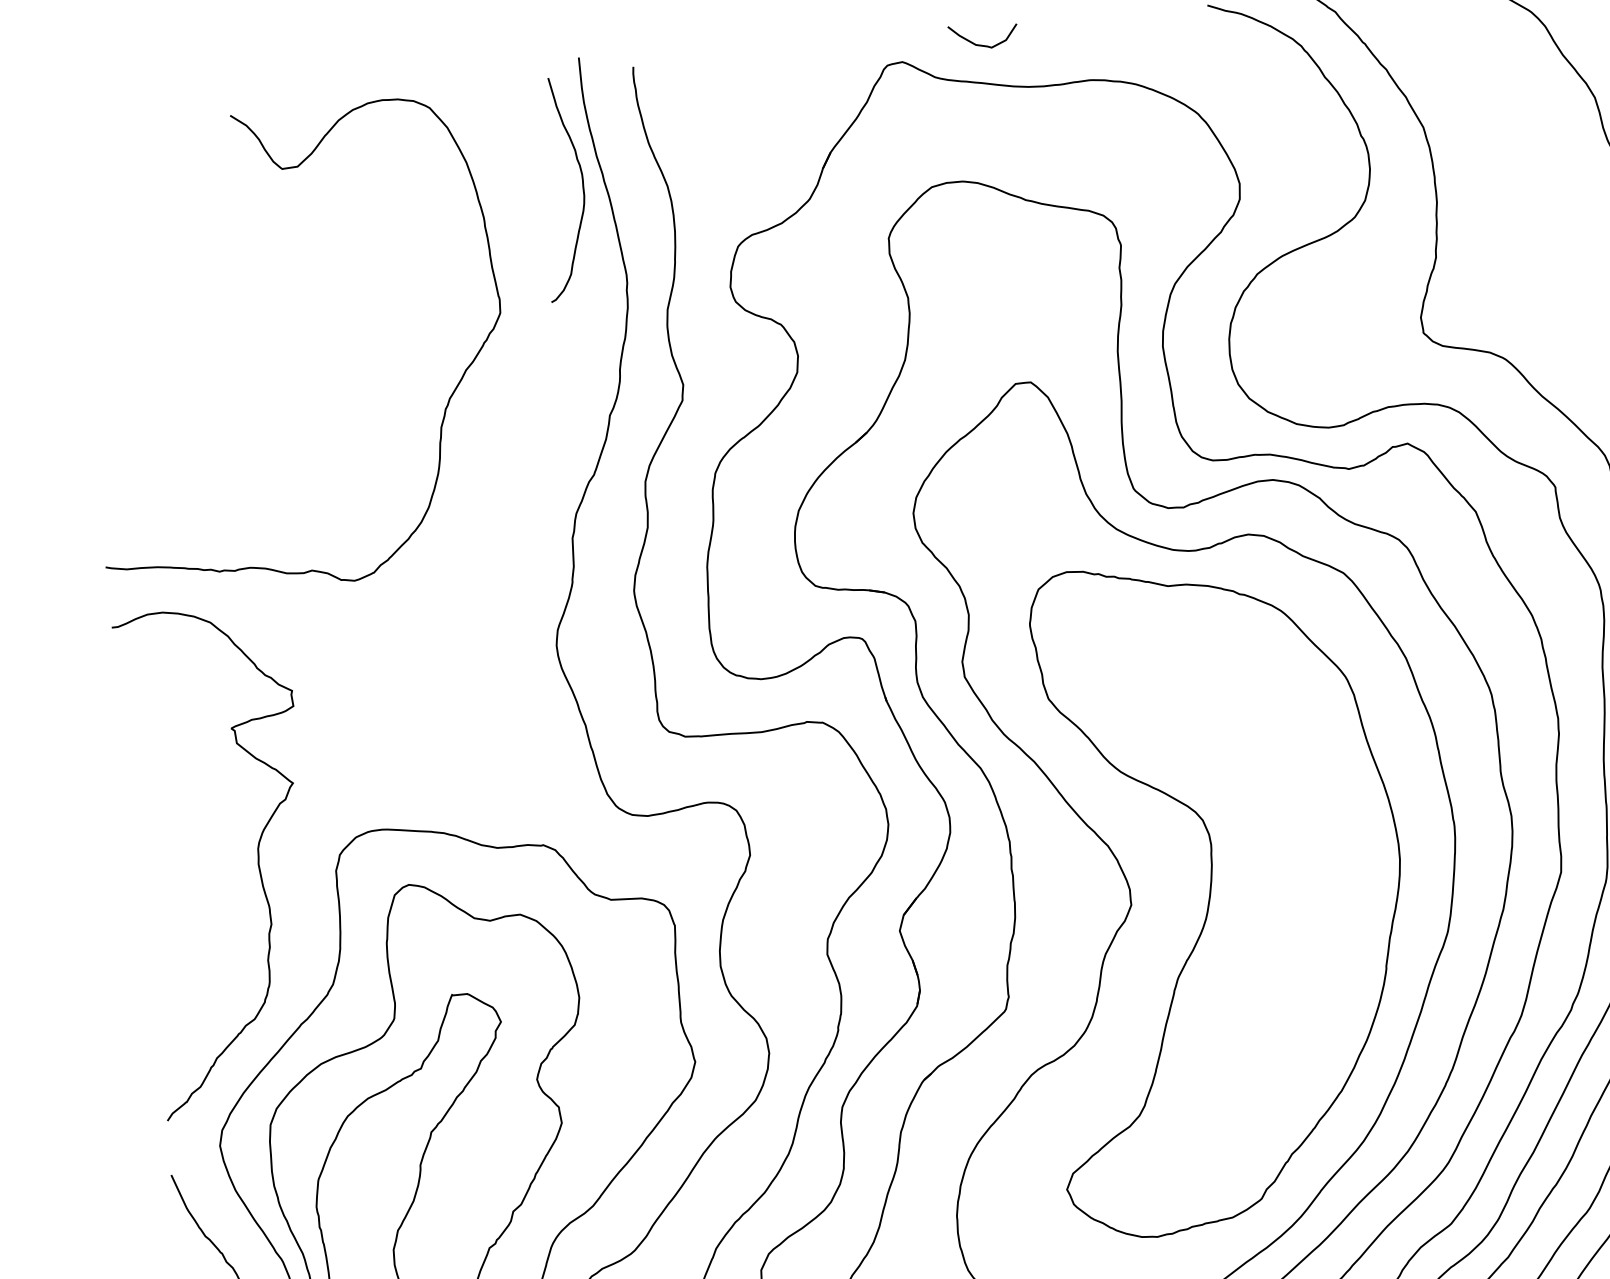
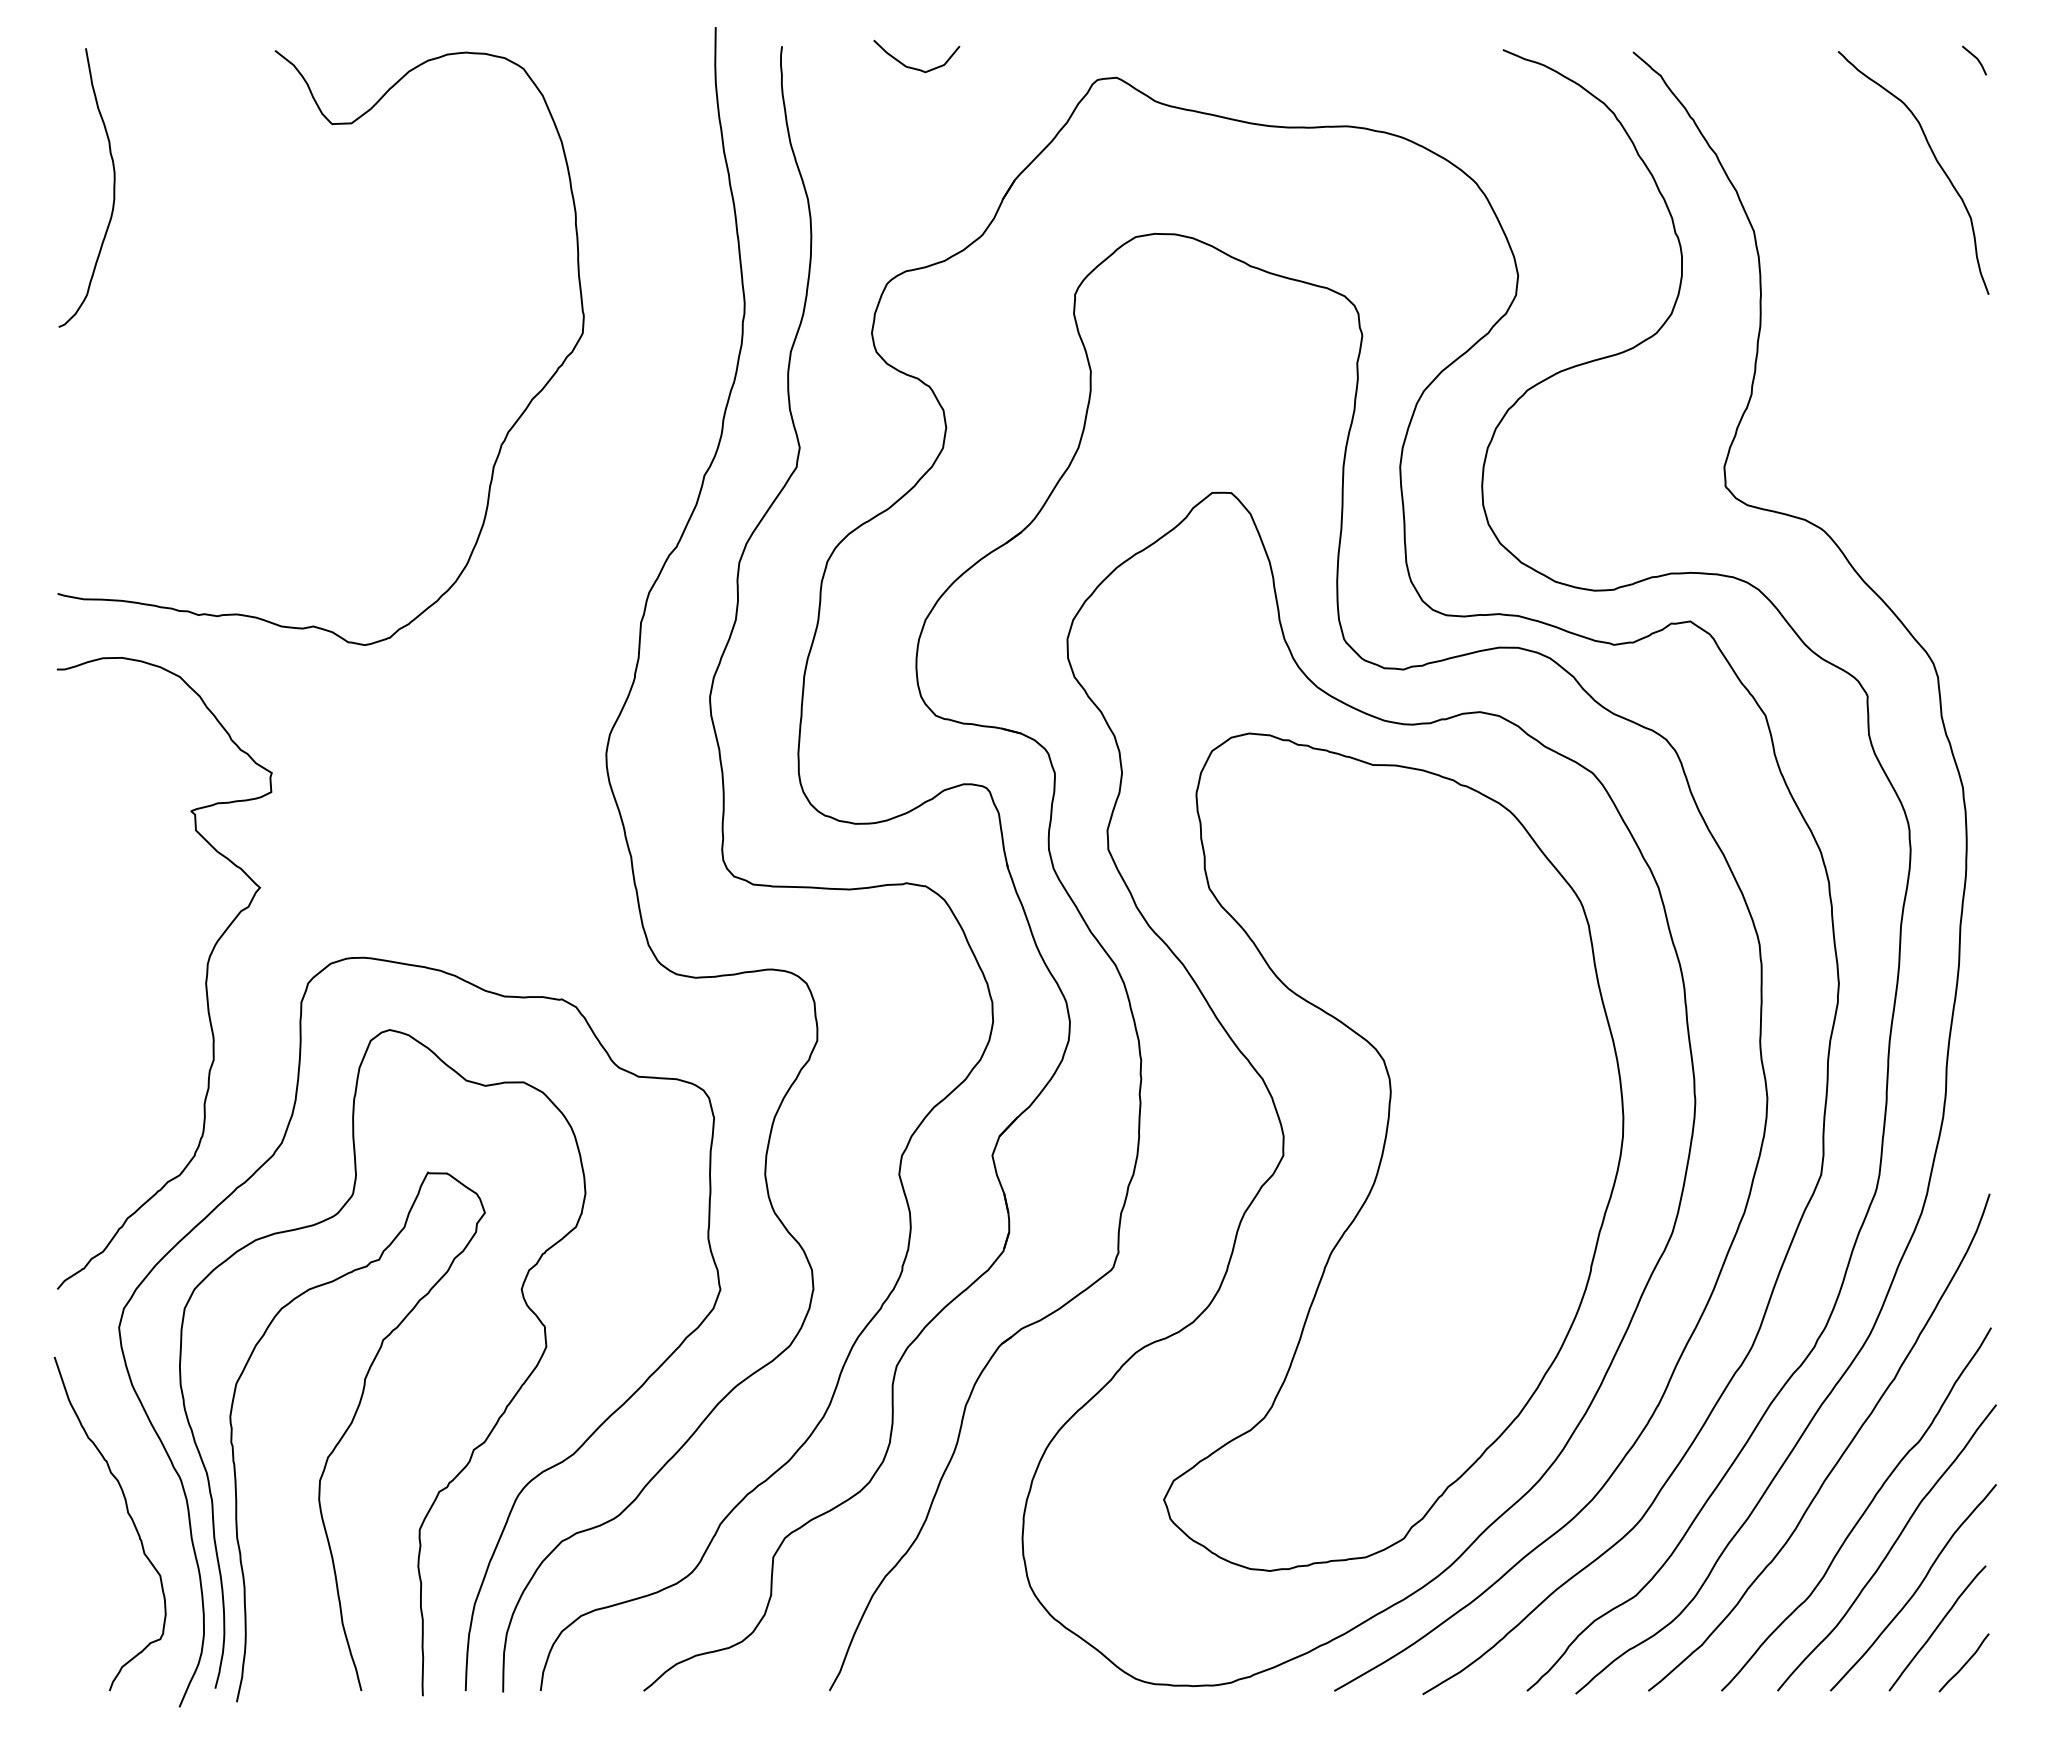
curve: (982, 44) -> (914, 67), moved
curve: (582, 186) -> (113, 187), moved

